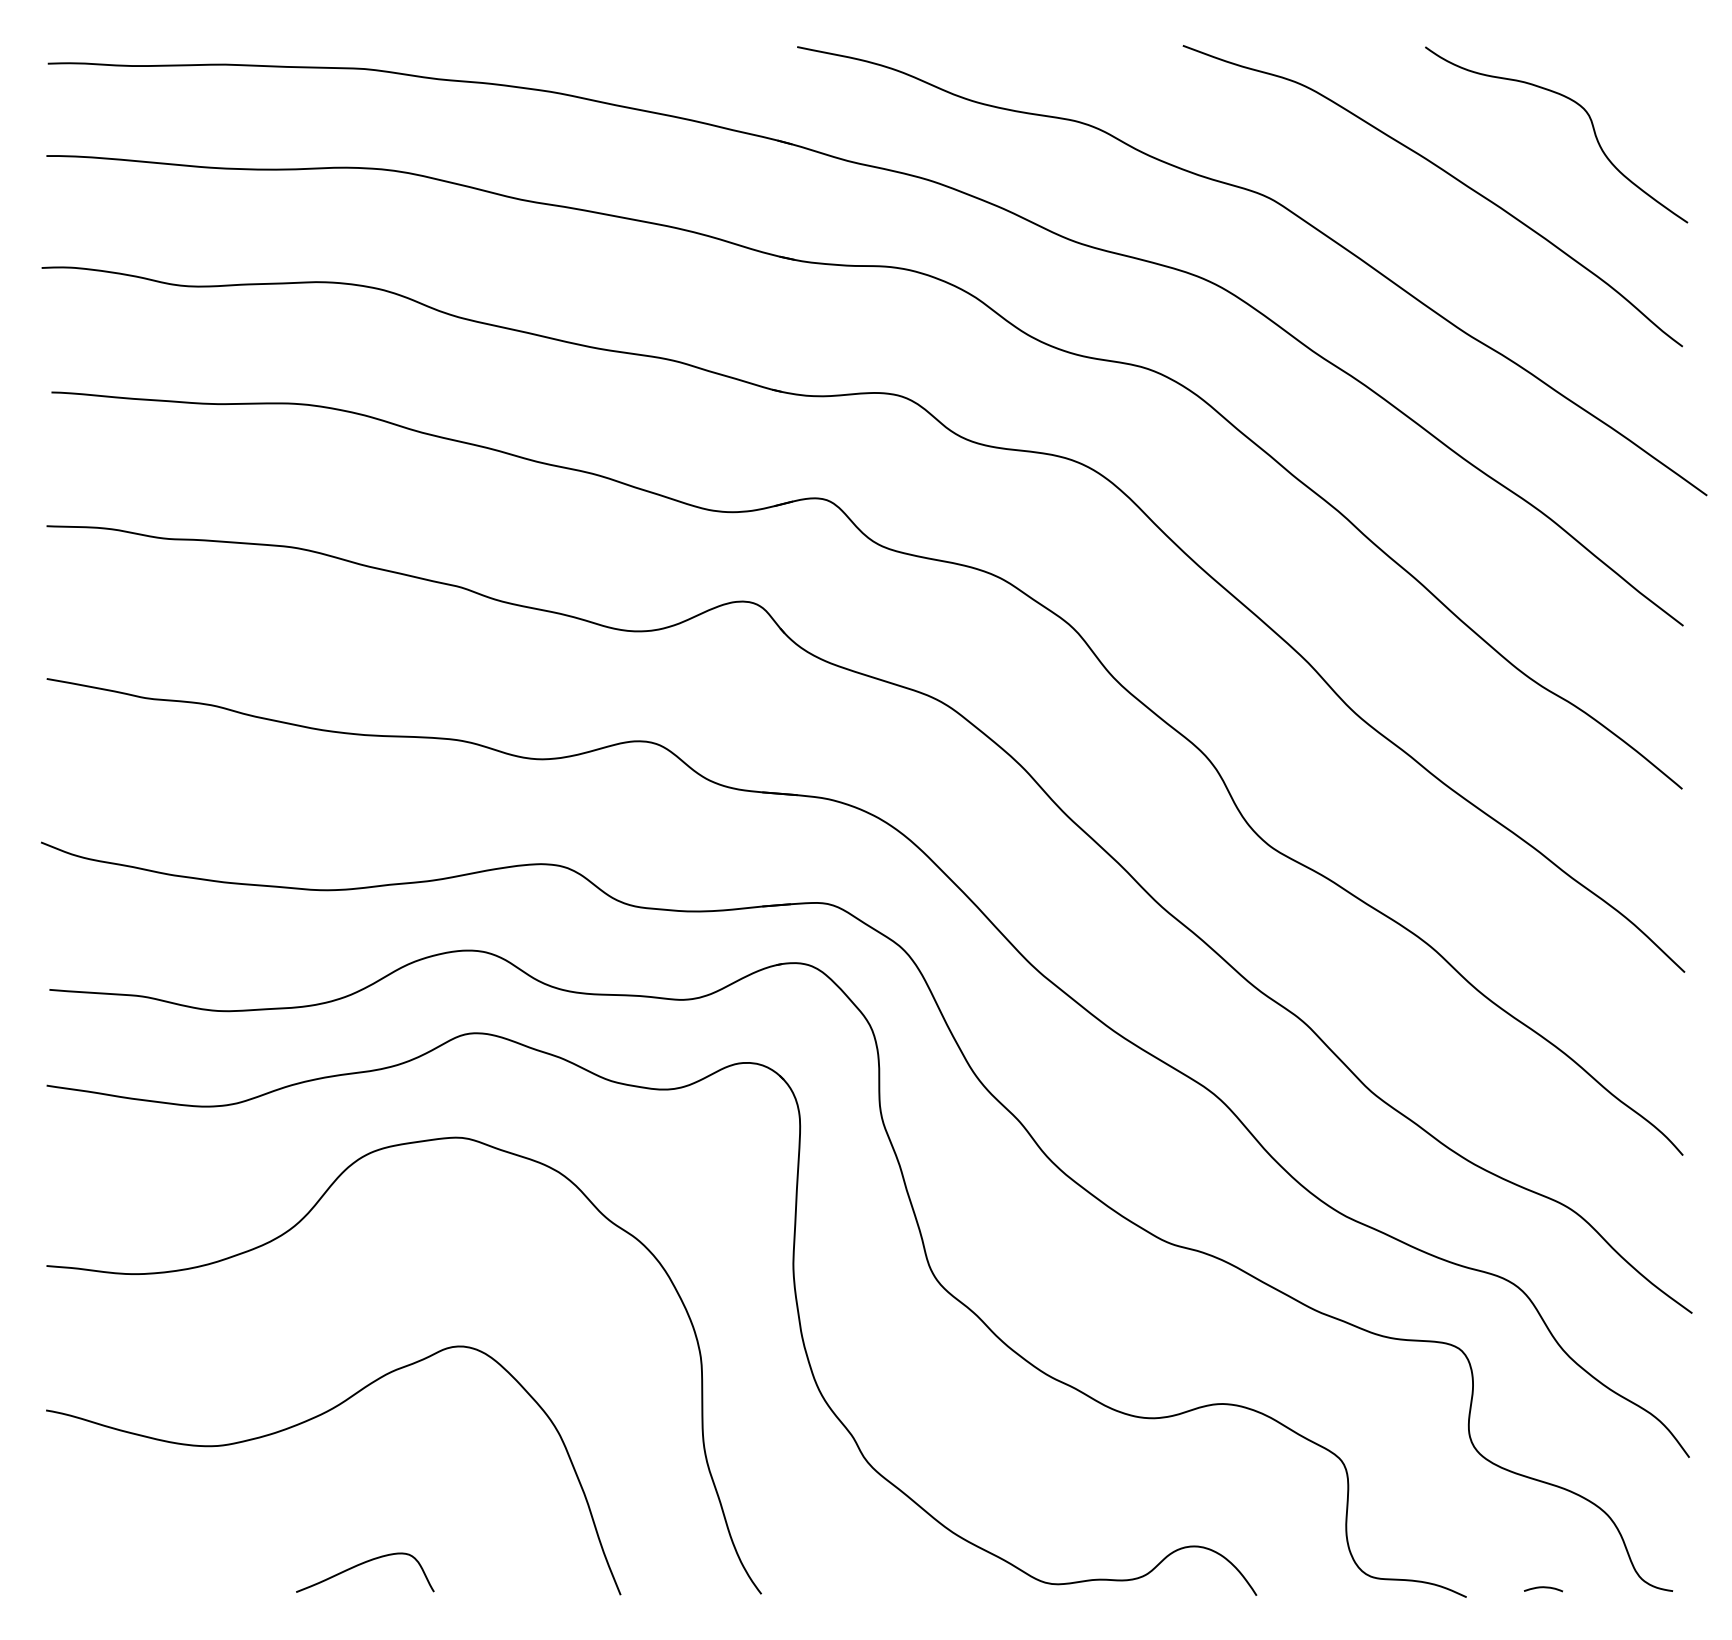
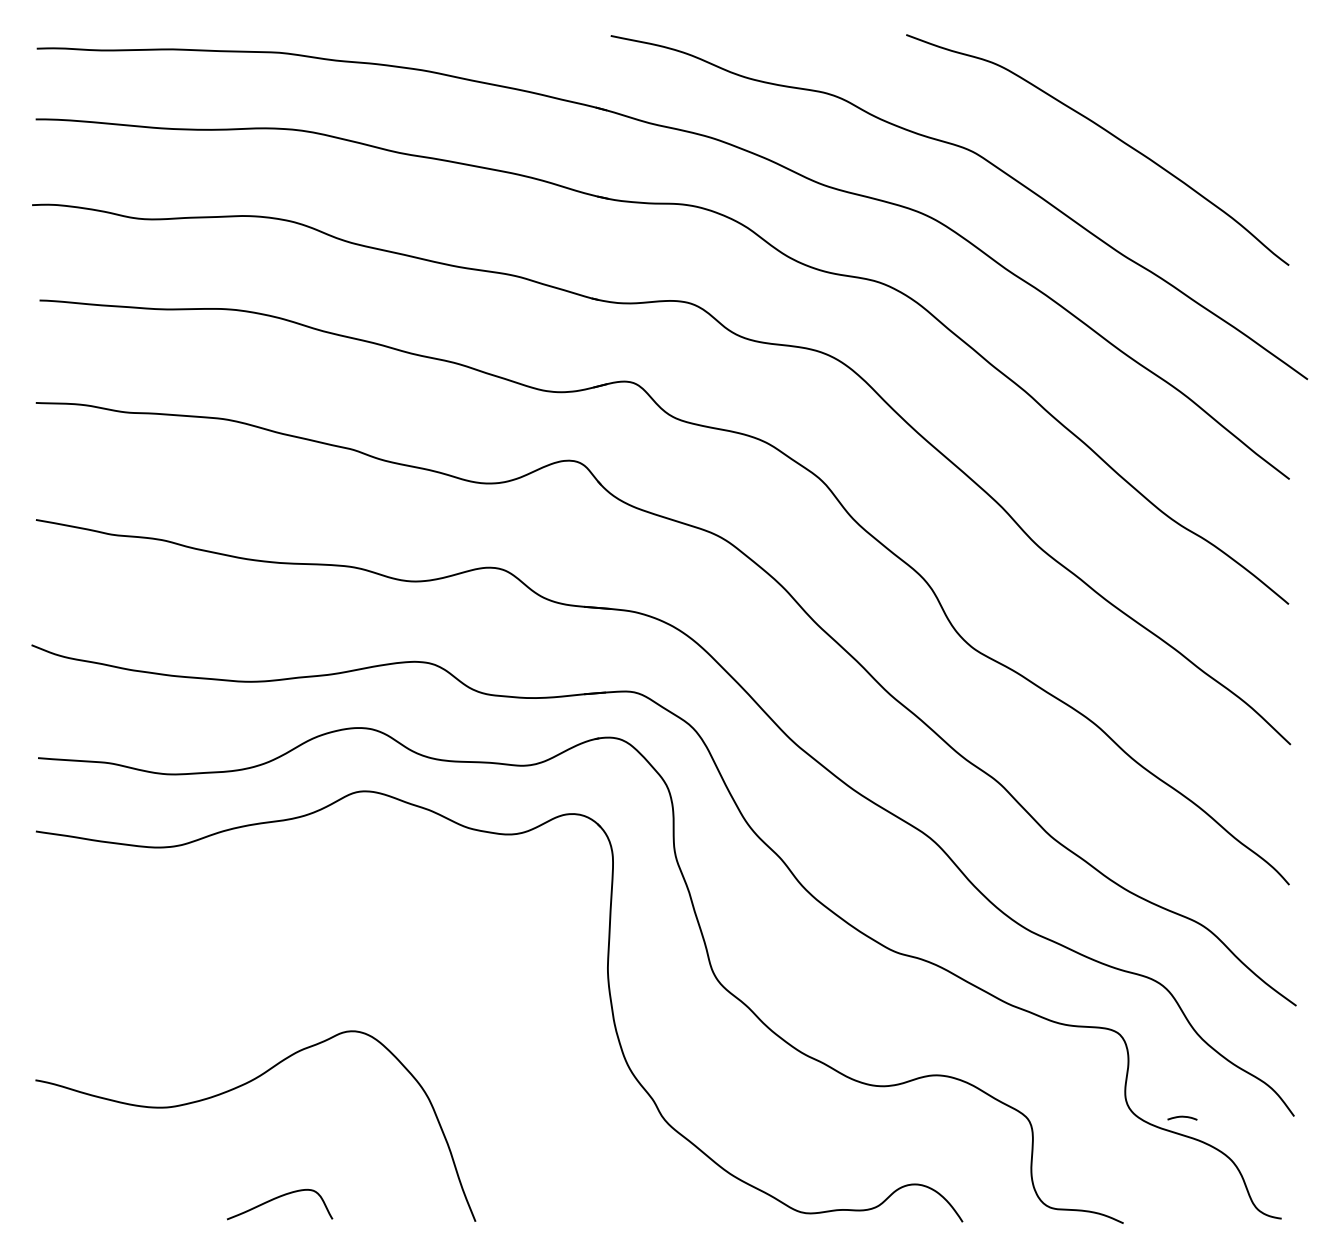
curve: (1590, 123) -> (1218, 94), removed
curve: (291, 1230) -> (223, 942), removed
curve: (1543, 1588) -> (1182, 1117), moved

